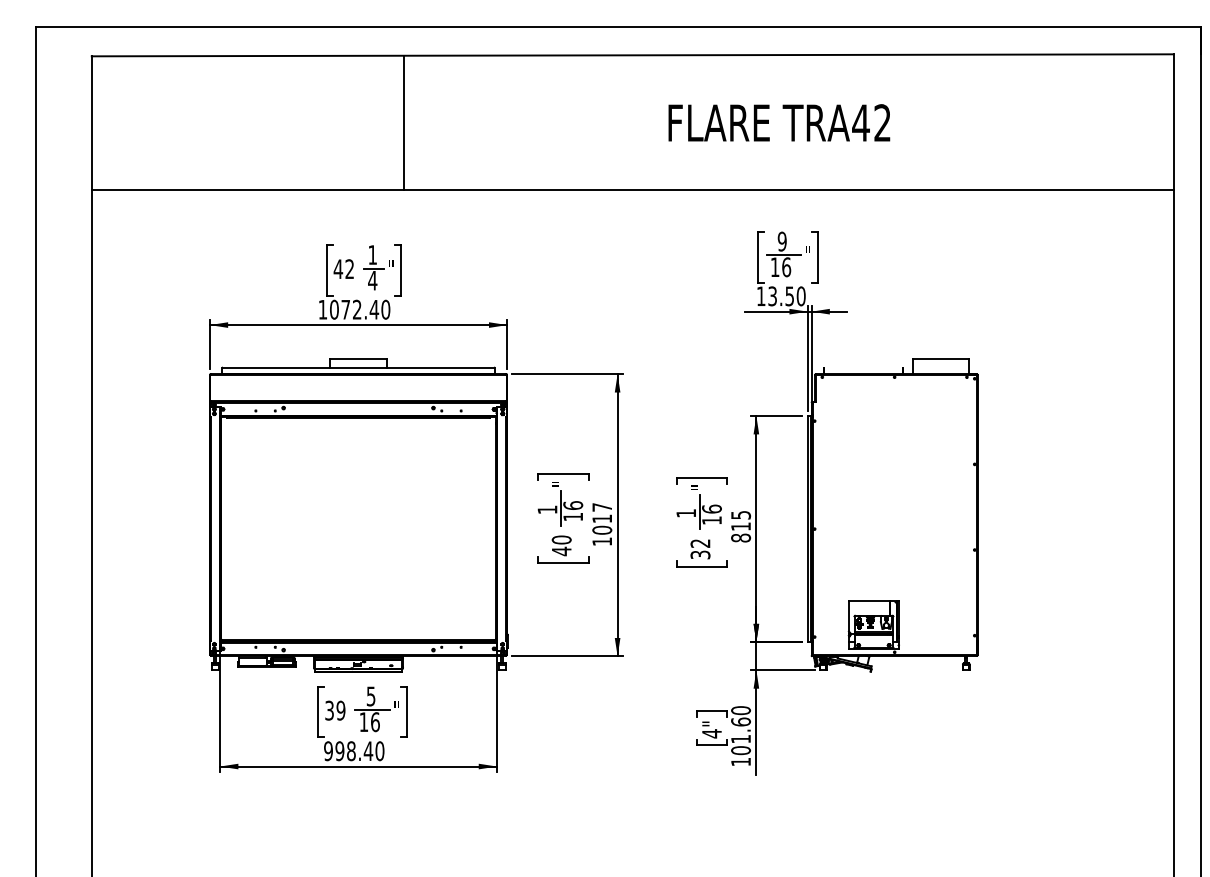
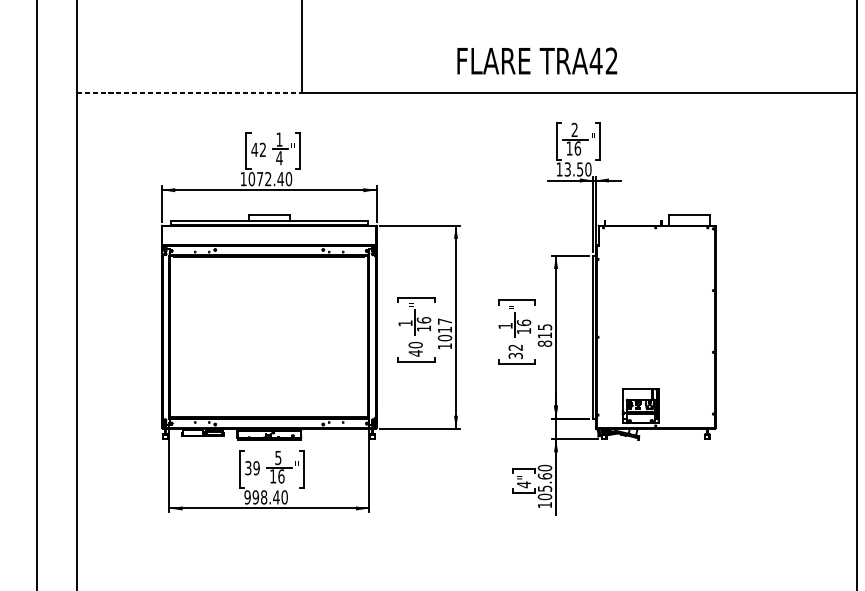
text: (779, 122) -> (537, 60), moved
line: (248, 190) -> (189, 93), solid -> dashed
text: (781, 241) -> (574, 129), 9 -> 2
text: (741, 739) -> (545, 488), 101.60 -> 105.60

